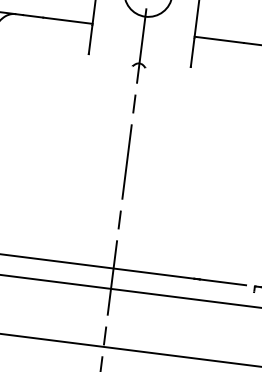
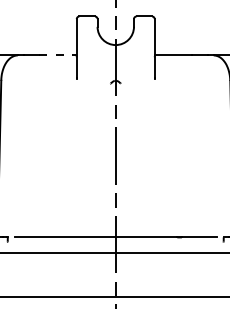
line: (67, 20) -> (57, 55), solid -> dashed

